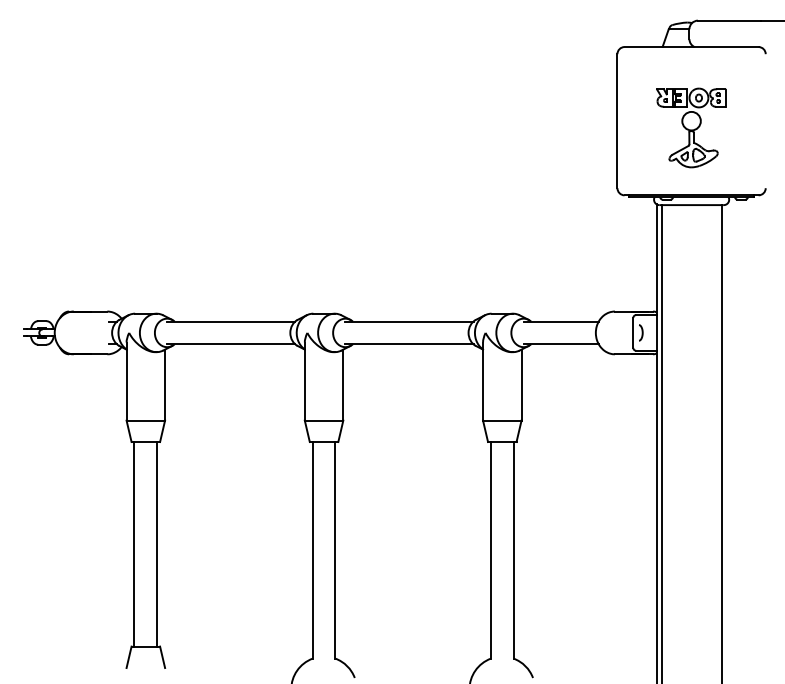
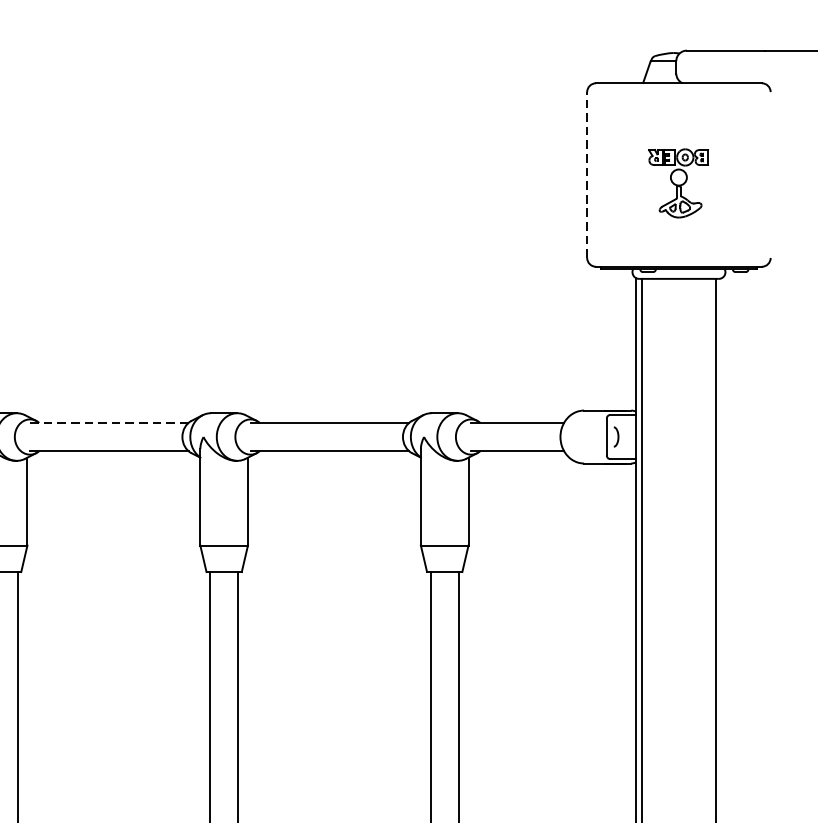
line: (617, 120) -> (587, 174), solid -> dashed
part: (691, 127) -> (678, 182), size x0.7
line: (230, 321) -> (108, 422), solid -> dashed

